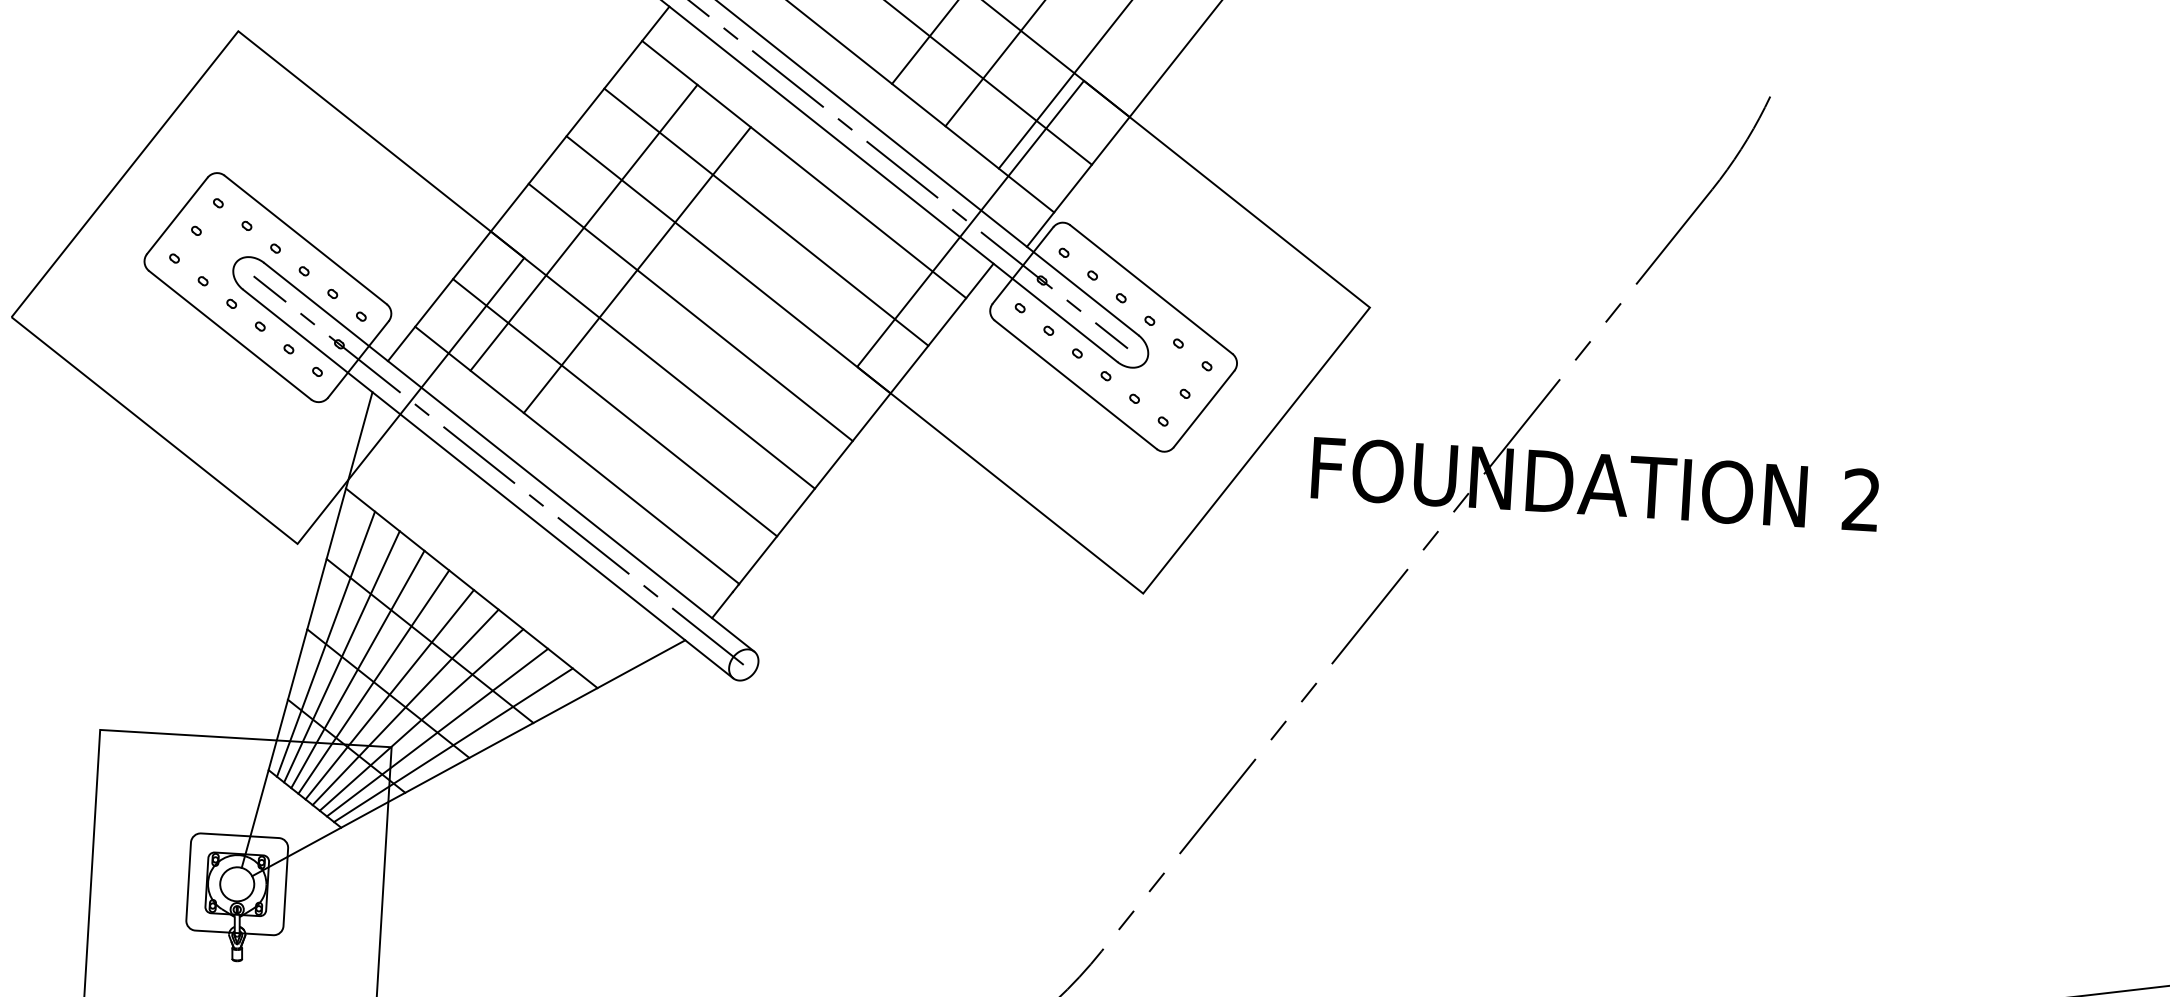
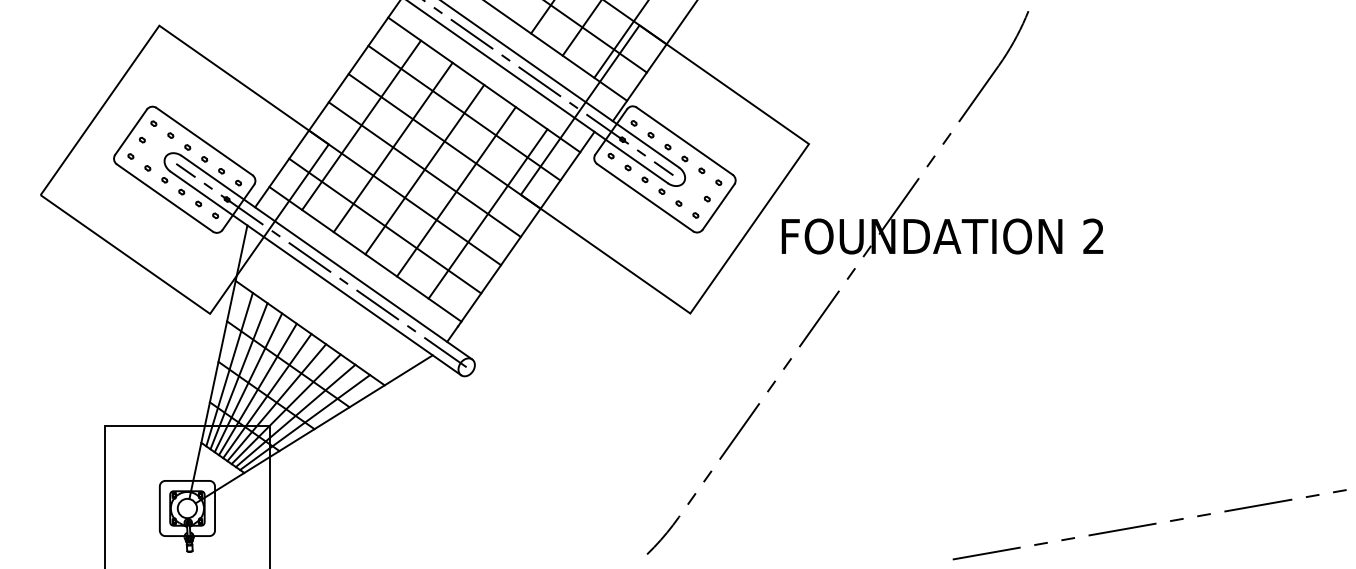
line: (690, 312) -> (424, 169), added
line: (744, 354) -> (456, 191), added
line: (796, 396) -> (487, 213), added

